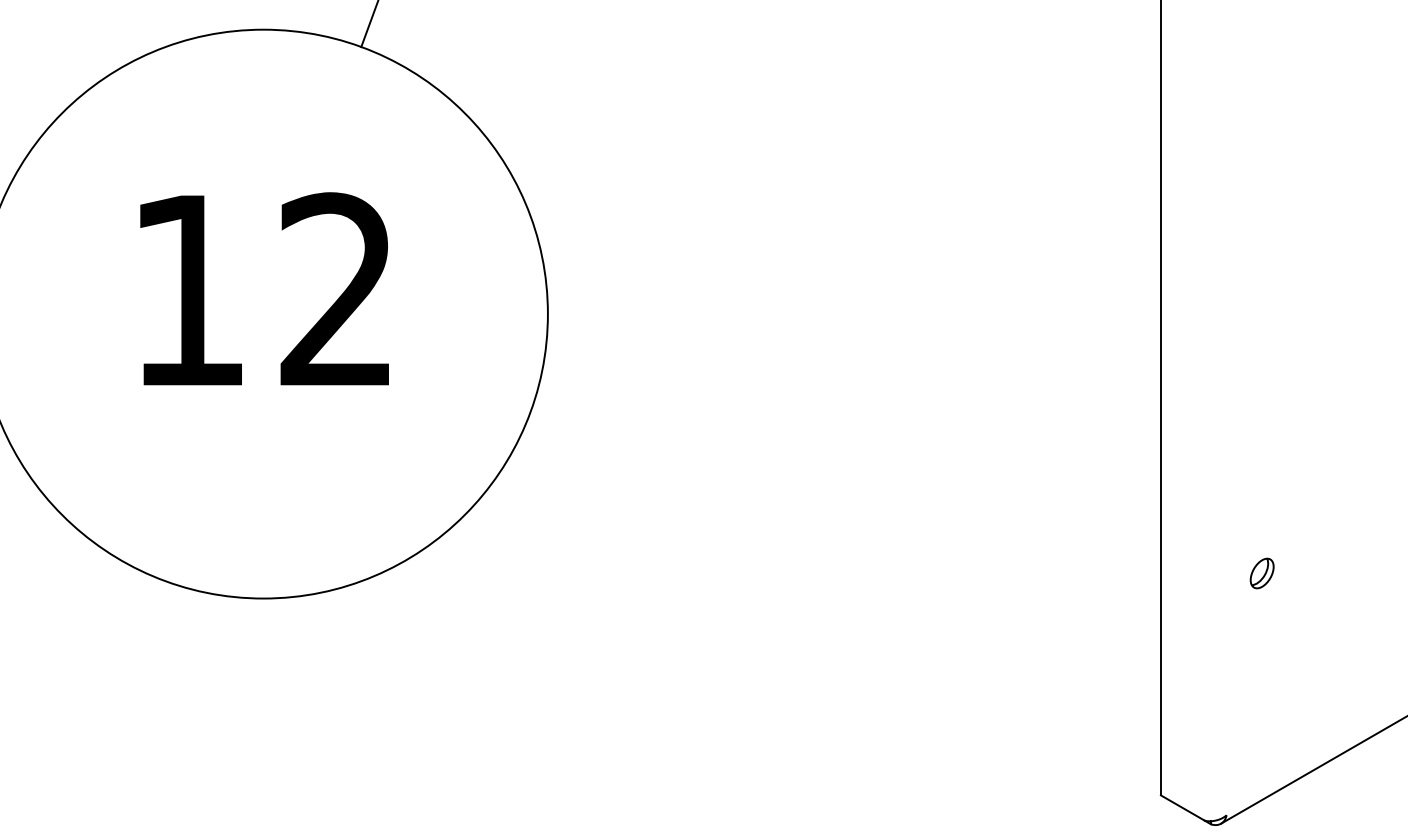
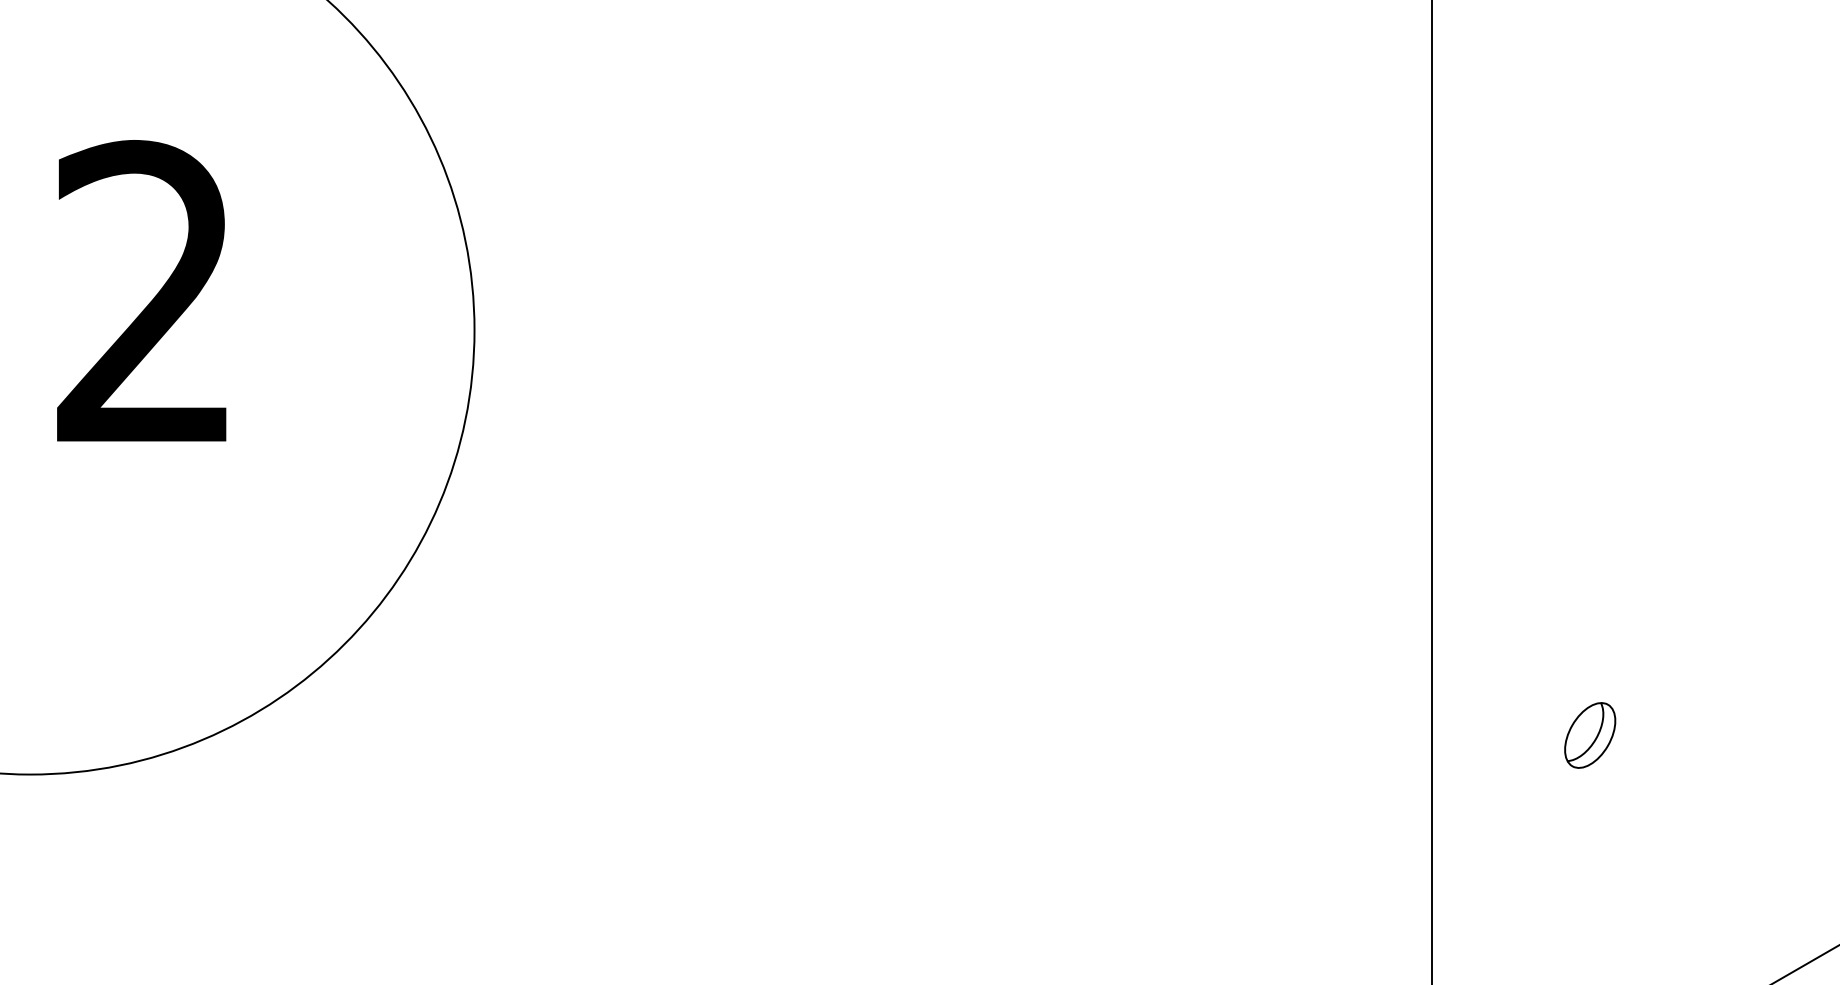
part: (1261, 573) -> (1588, 735), size x1.4

